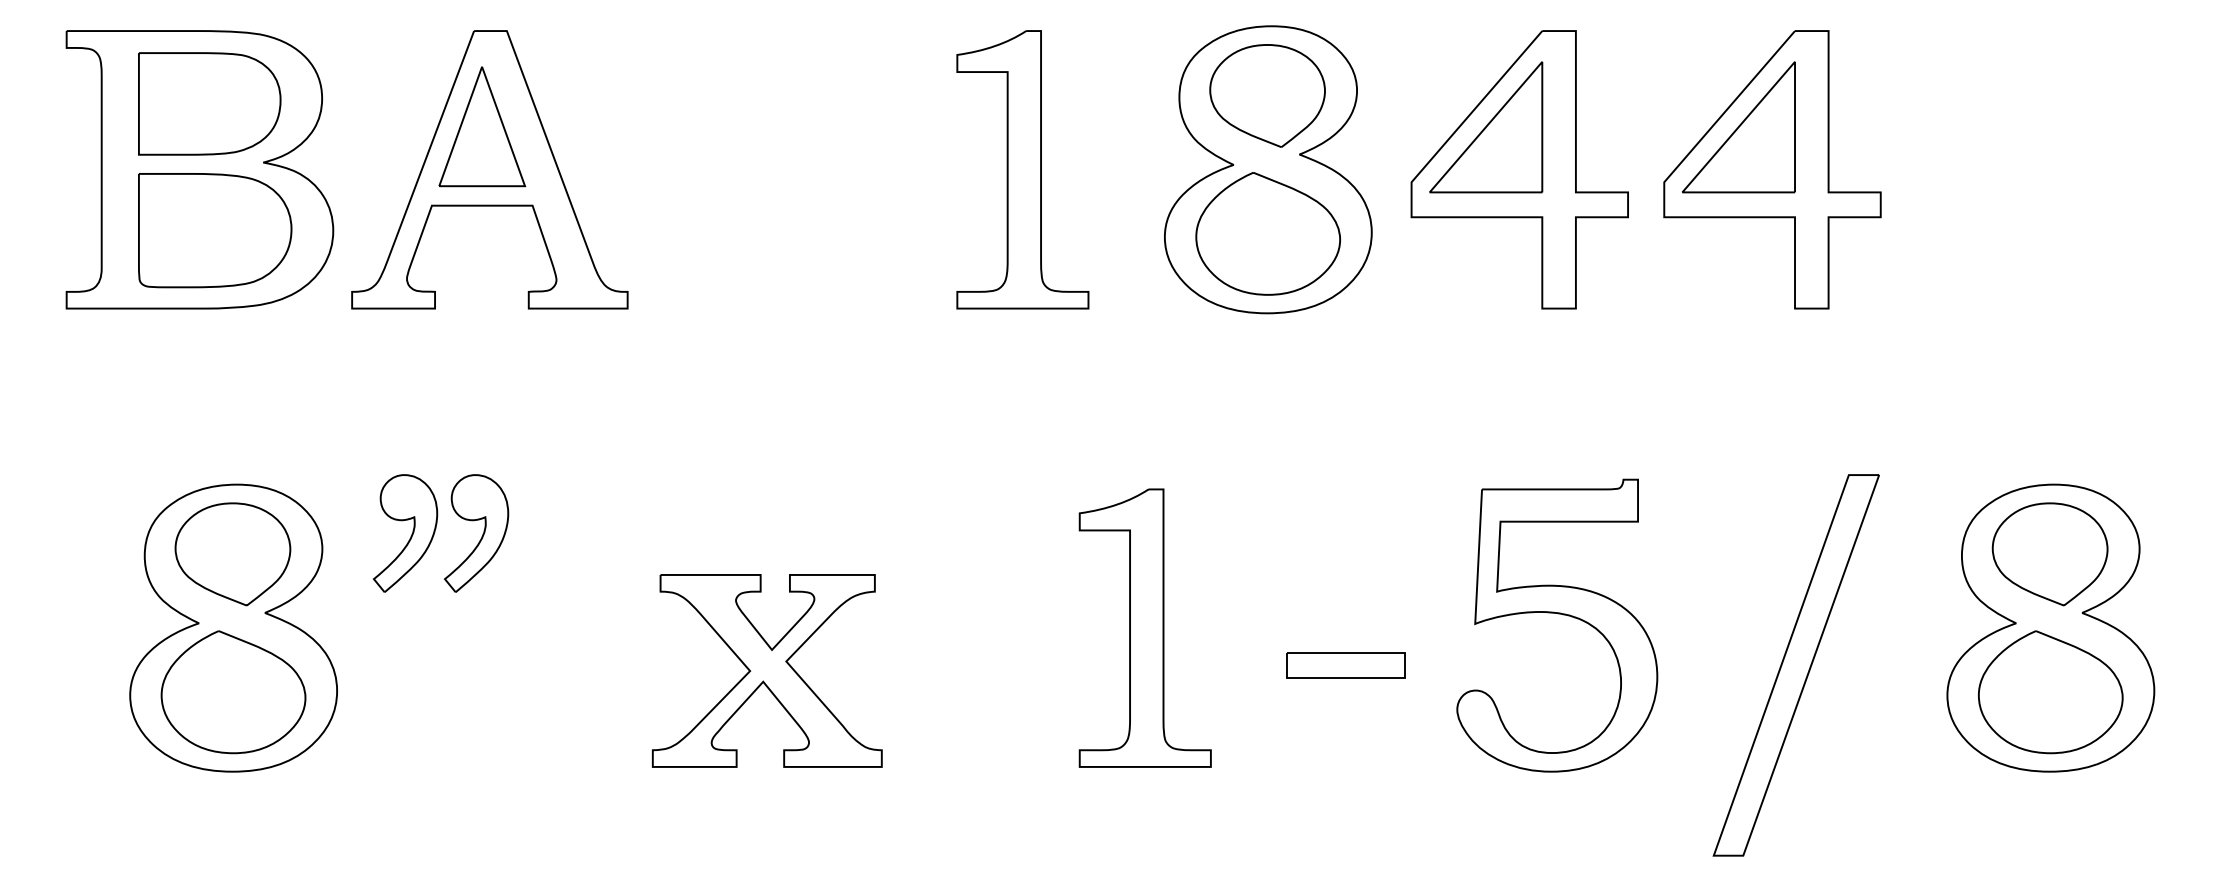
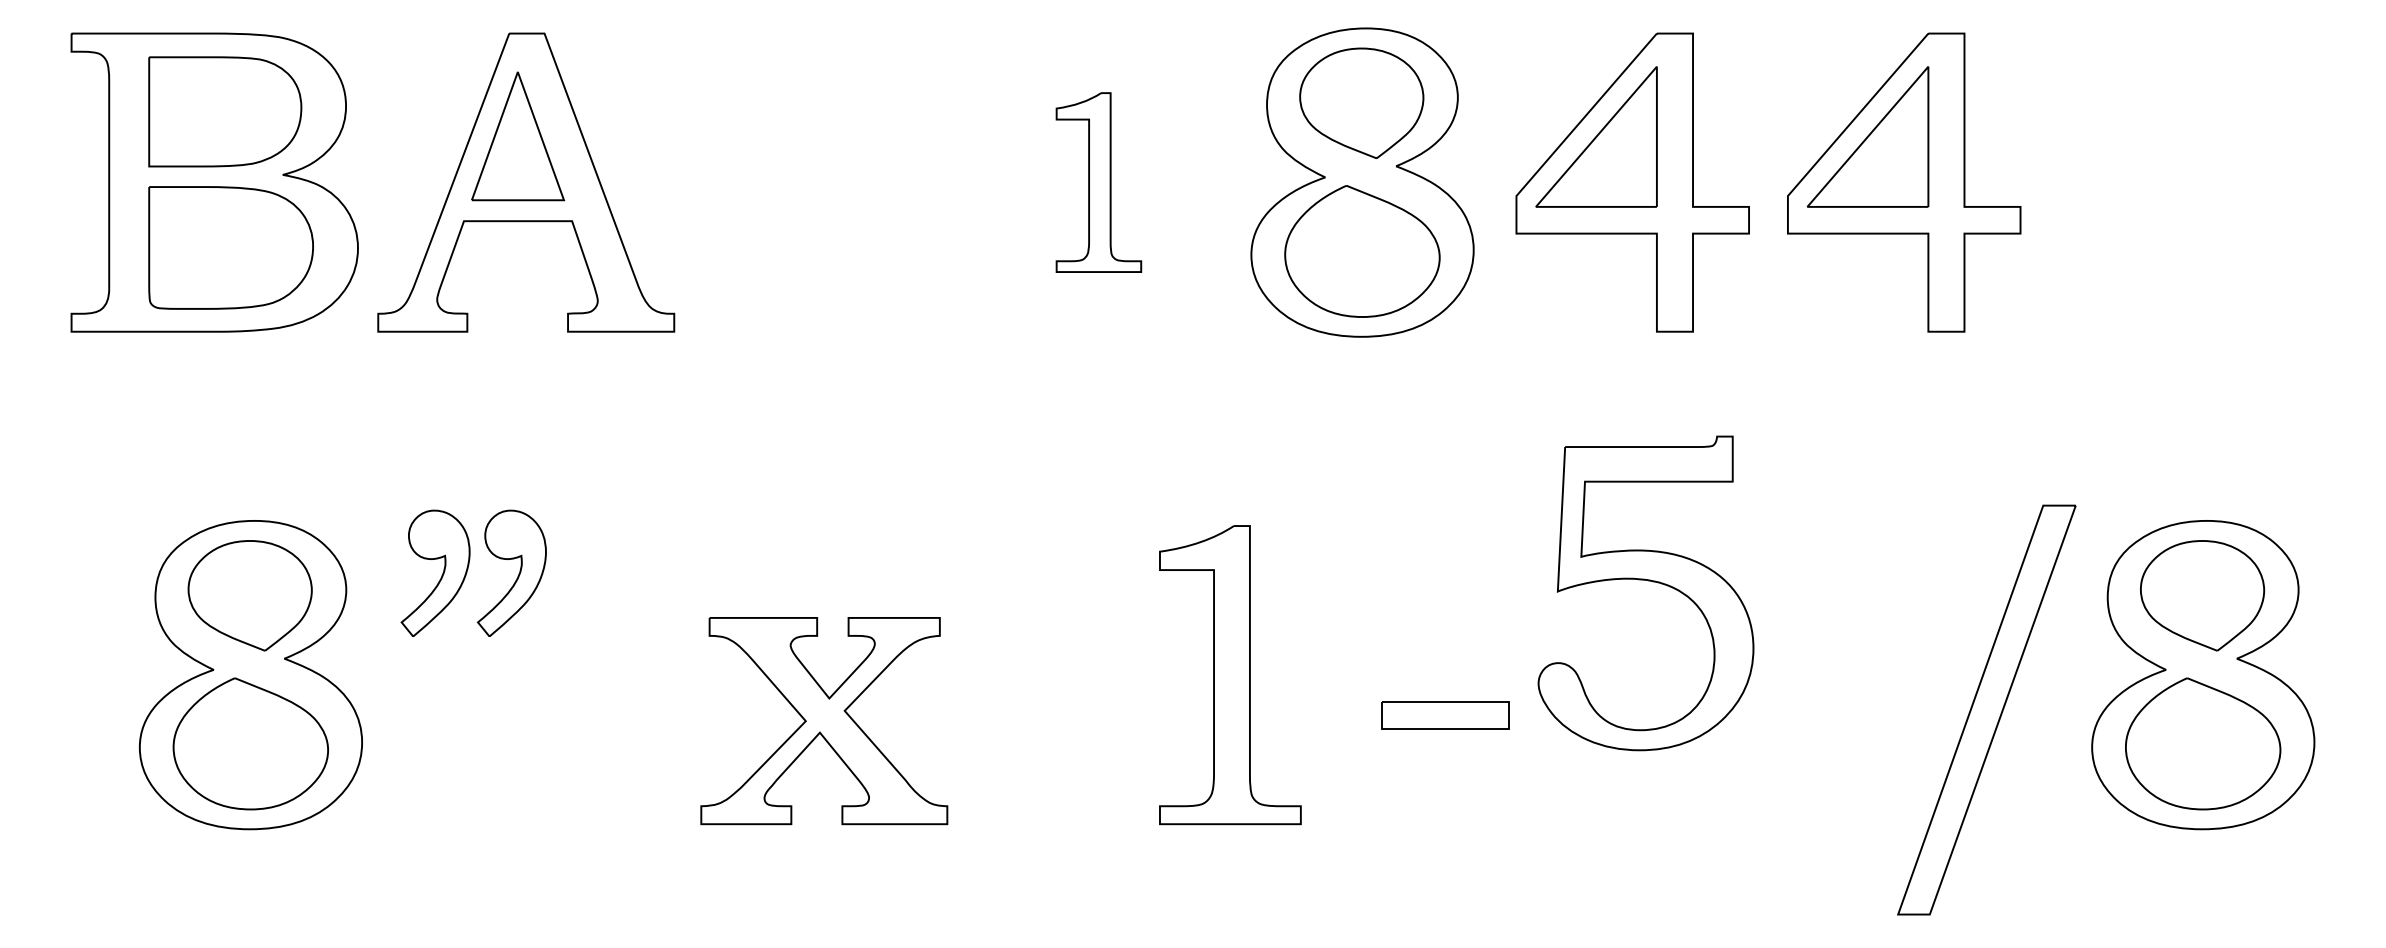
part: (1022, 169) -> (1098, 182), size x0.6
part: (1559, 614) -> (1648, 581), moved
part: (1796, 664) -> (1986, 709), moved

